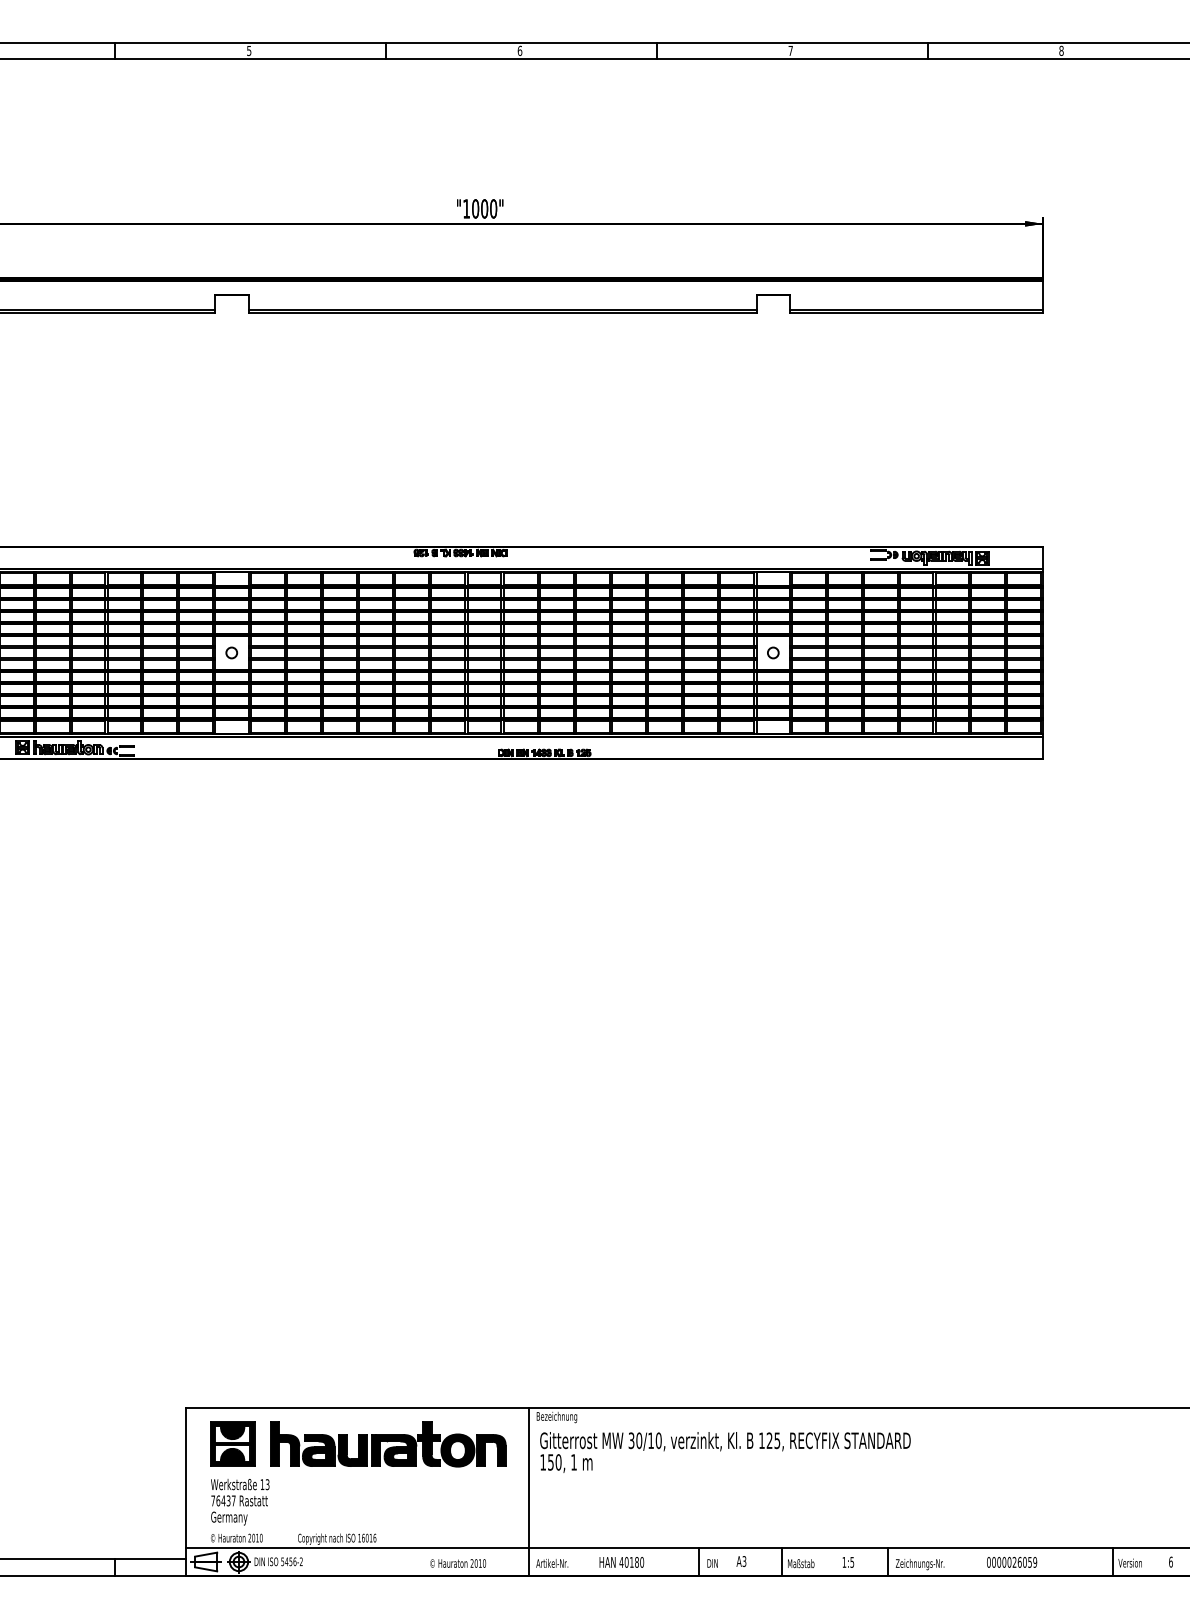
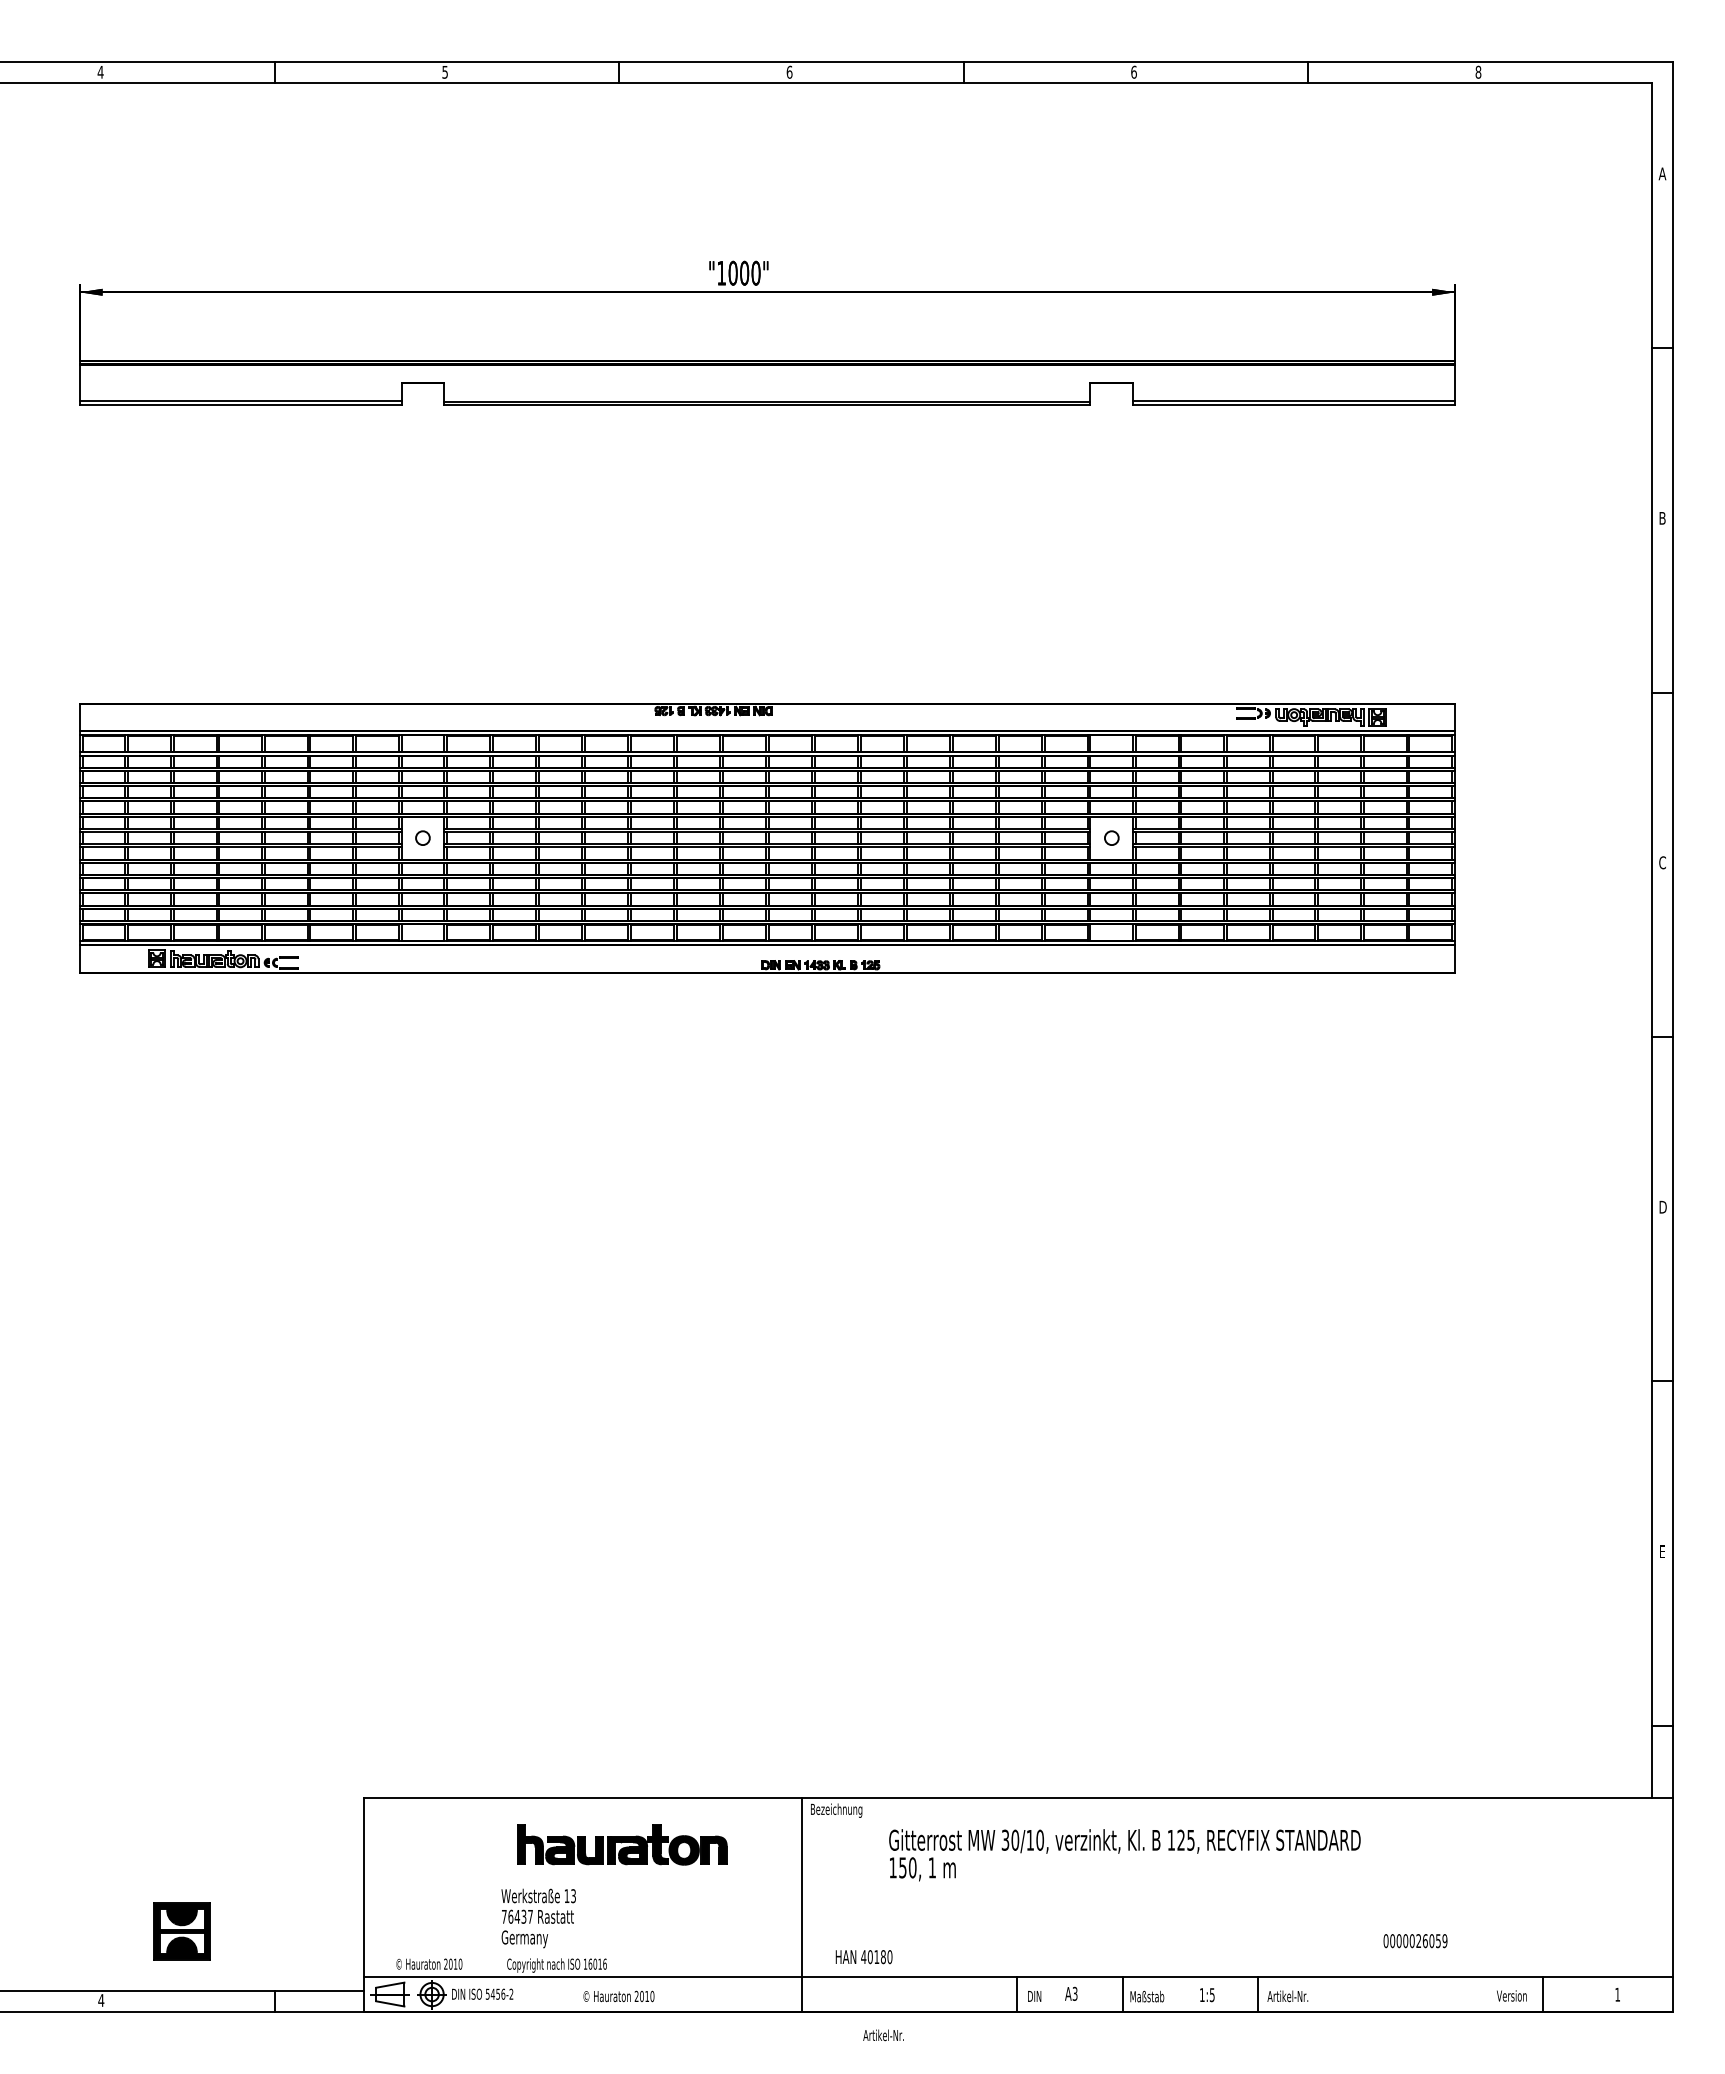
text: (790, 50) -> (1133, 71), 7 -> 6
part: (232, 1444) -> (181, 1931), moved
part: (388, 1444) -> (622, 1844), size x0.7
text: (725, 1452) -> (1124, 1855), moved
text: (240, 1502) -> (538, 1918), moved
text: (1170, 1561) -> (1617, 1994), 6 -> 1
text: (621, 1562) -> (863, 1957), moved
text: (1012, 1562) -> (1415, 1941), moved
text: (1129, 1562) -> (1511, 1995), moved
text: (457, 1563) -> (618, 1996), moved
text: (552, 1563) -> (883, 2035), moved
text: (920, 1564) -> (1298, 1997), Zeichnungs-Nr. -> Artikel-Nr.

